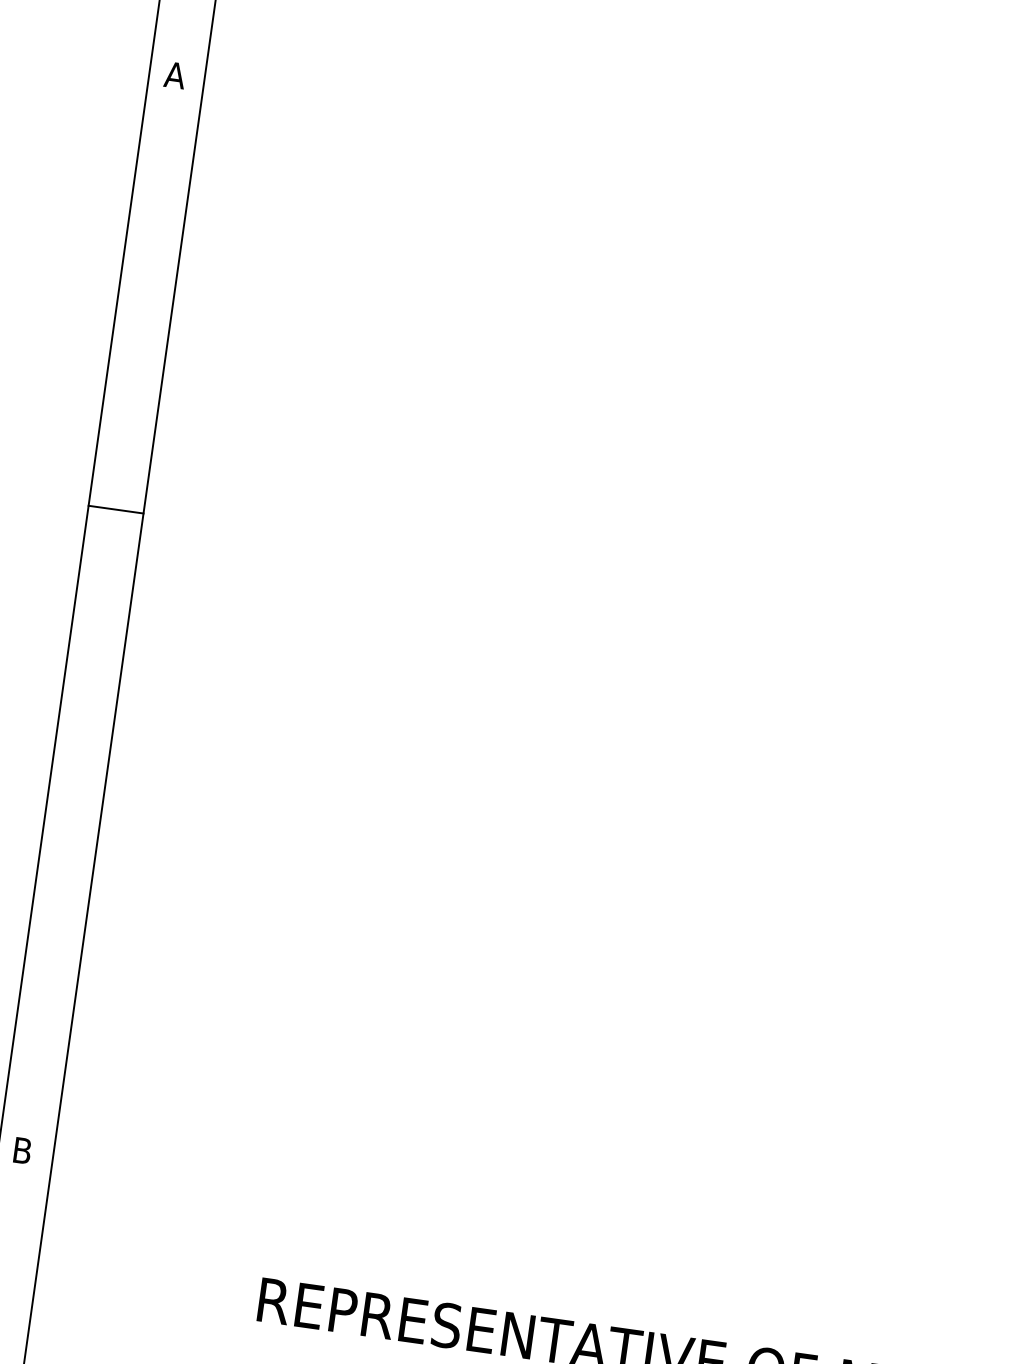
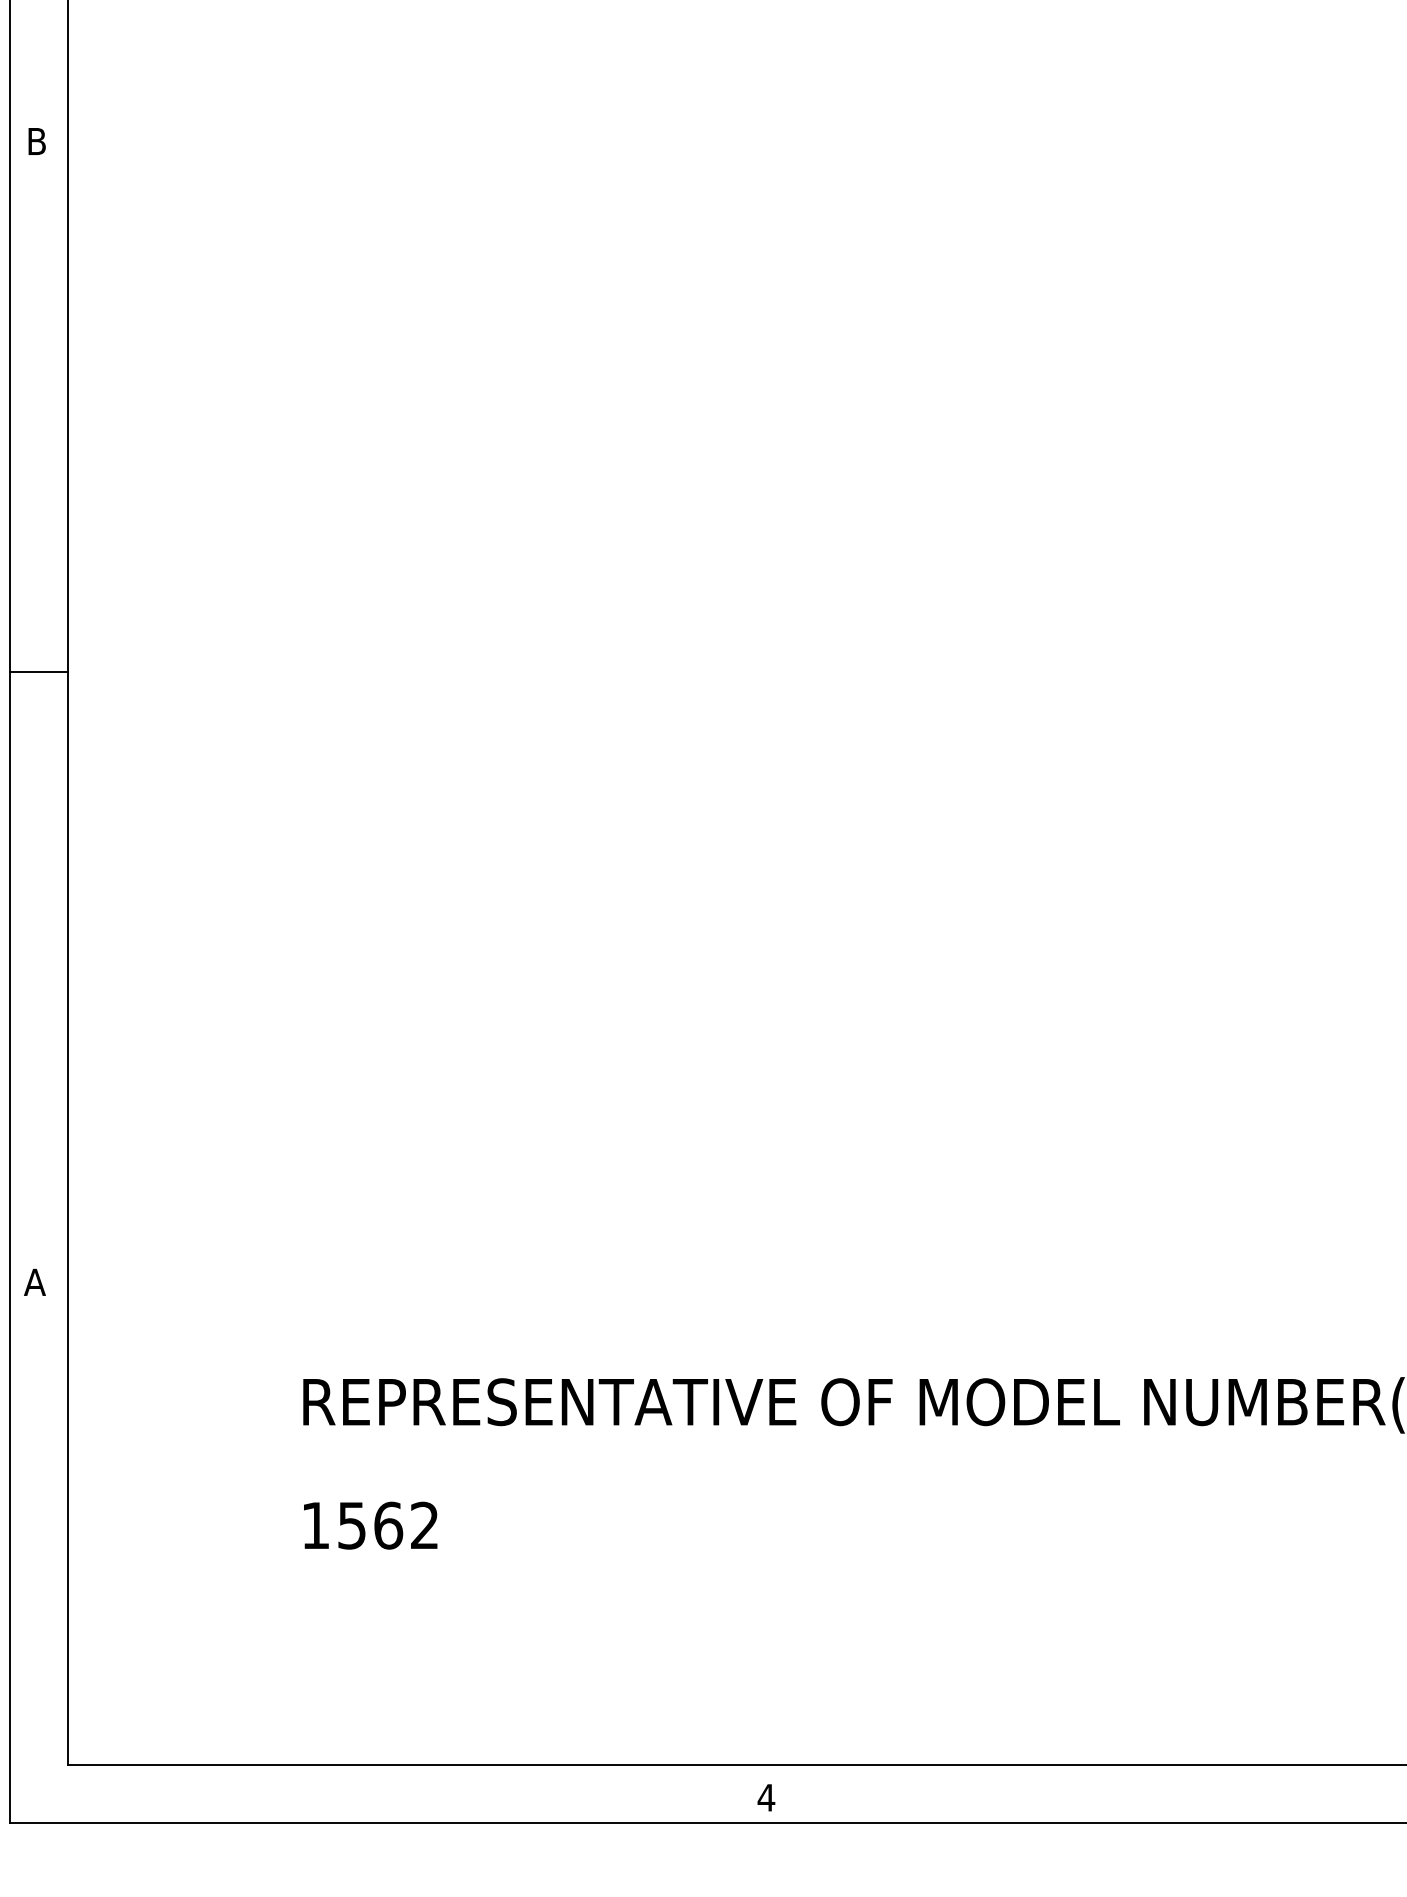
text: (174, 75) -> (36, 141), A -> B
line: (115, 509) -> (38, 671), moved
text: (22, 1149) -> (34, 1281), B -> A

